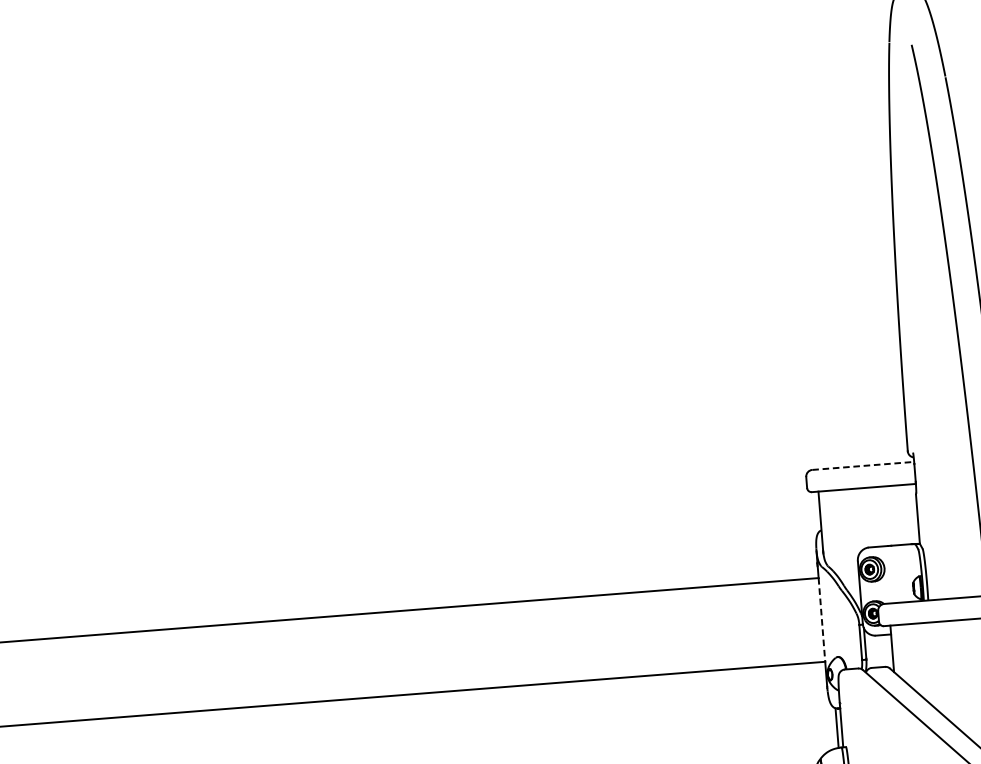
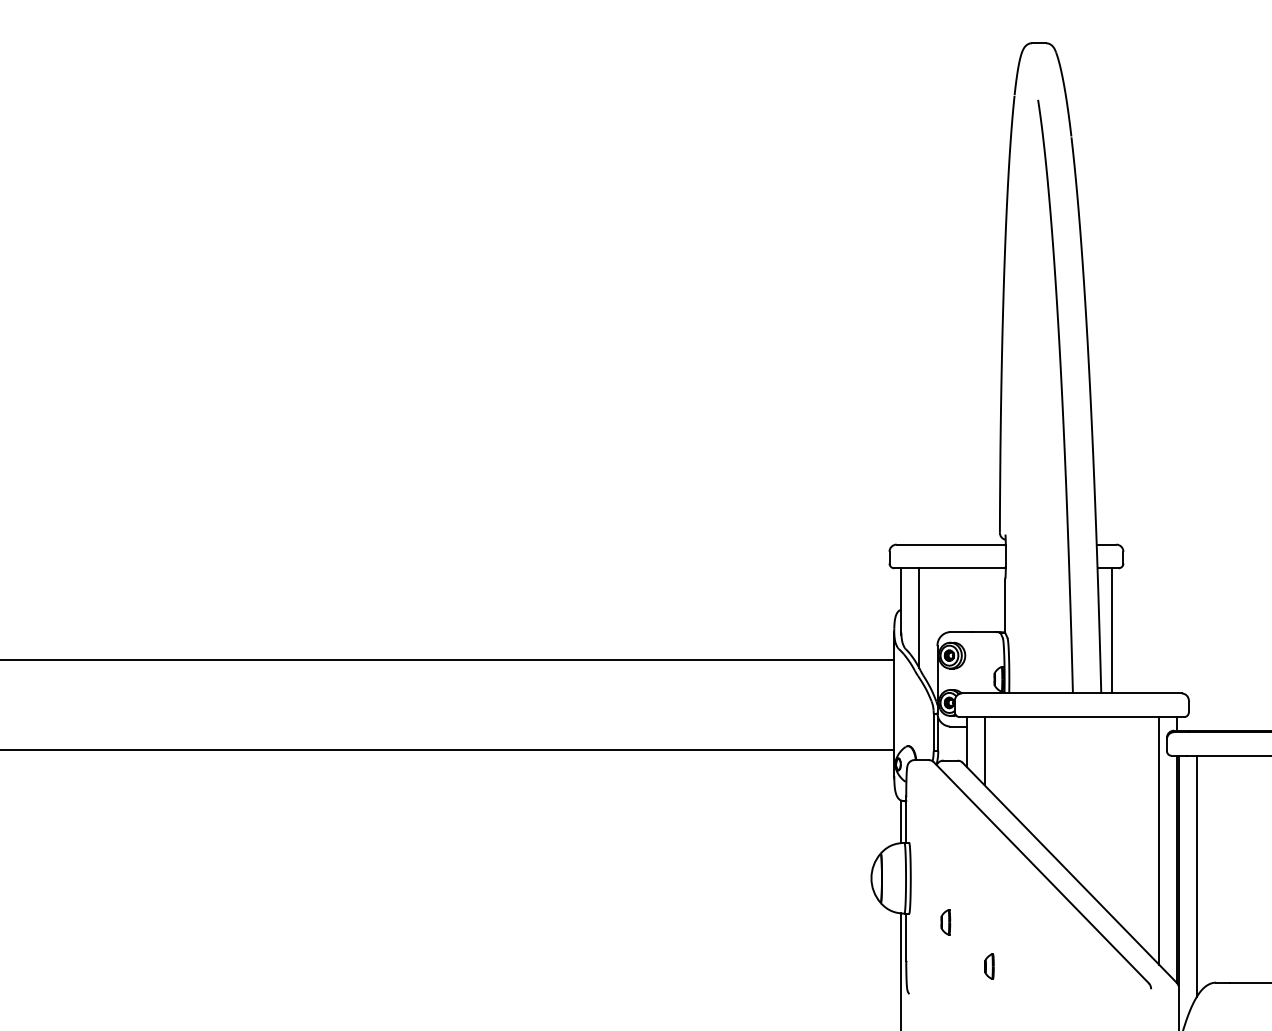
line: (863, 465) -> (951, 544), dashed -> solid
line: (839, 537) -> (919, 618), added
line: (822, 620) -> (894, 705), dashed -> solid
line: (909, 656) -> (984, 751), added

